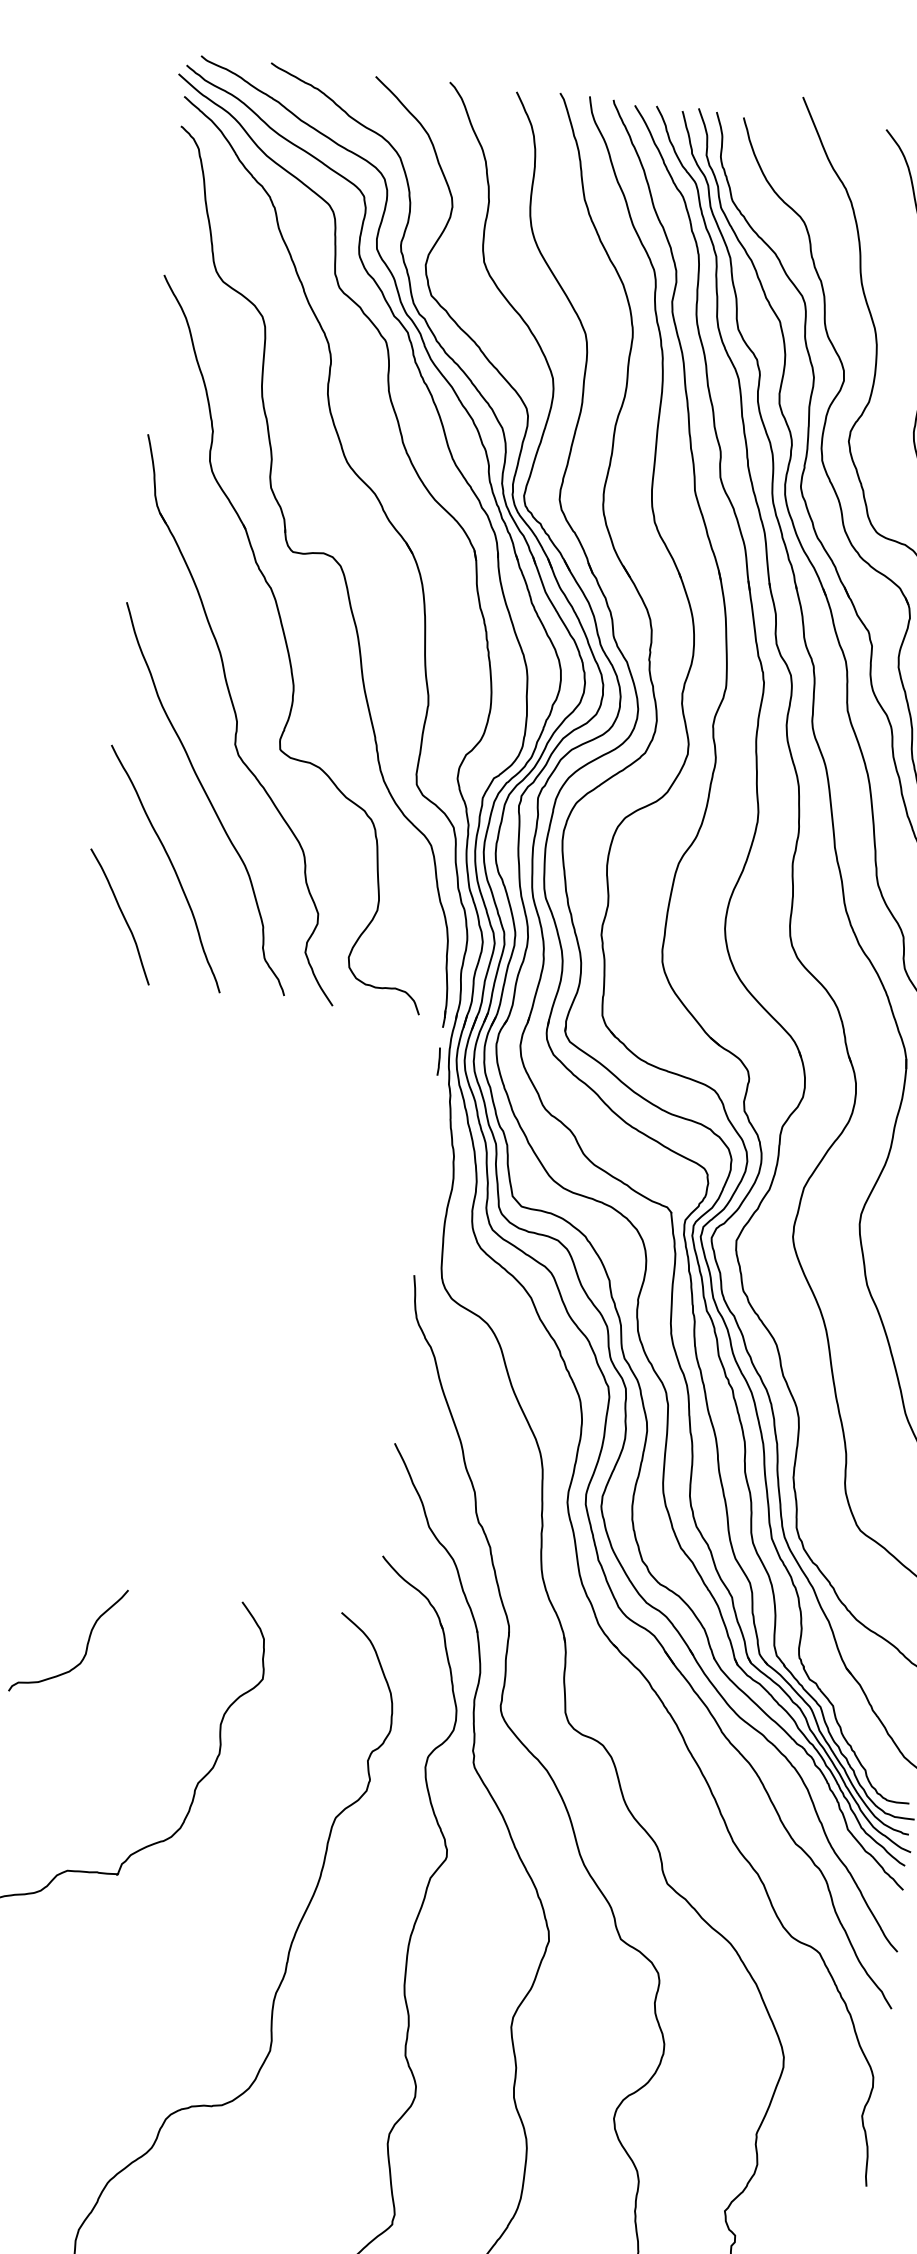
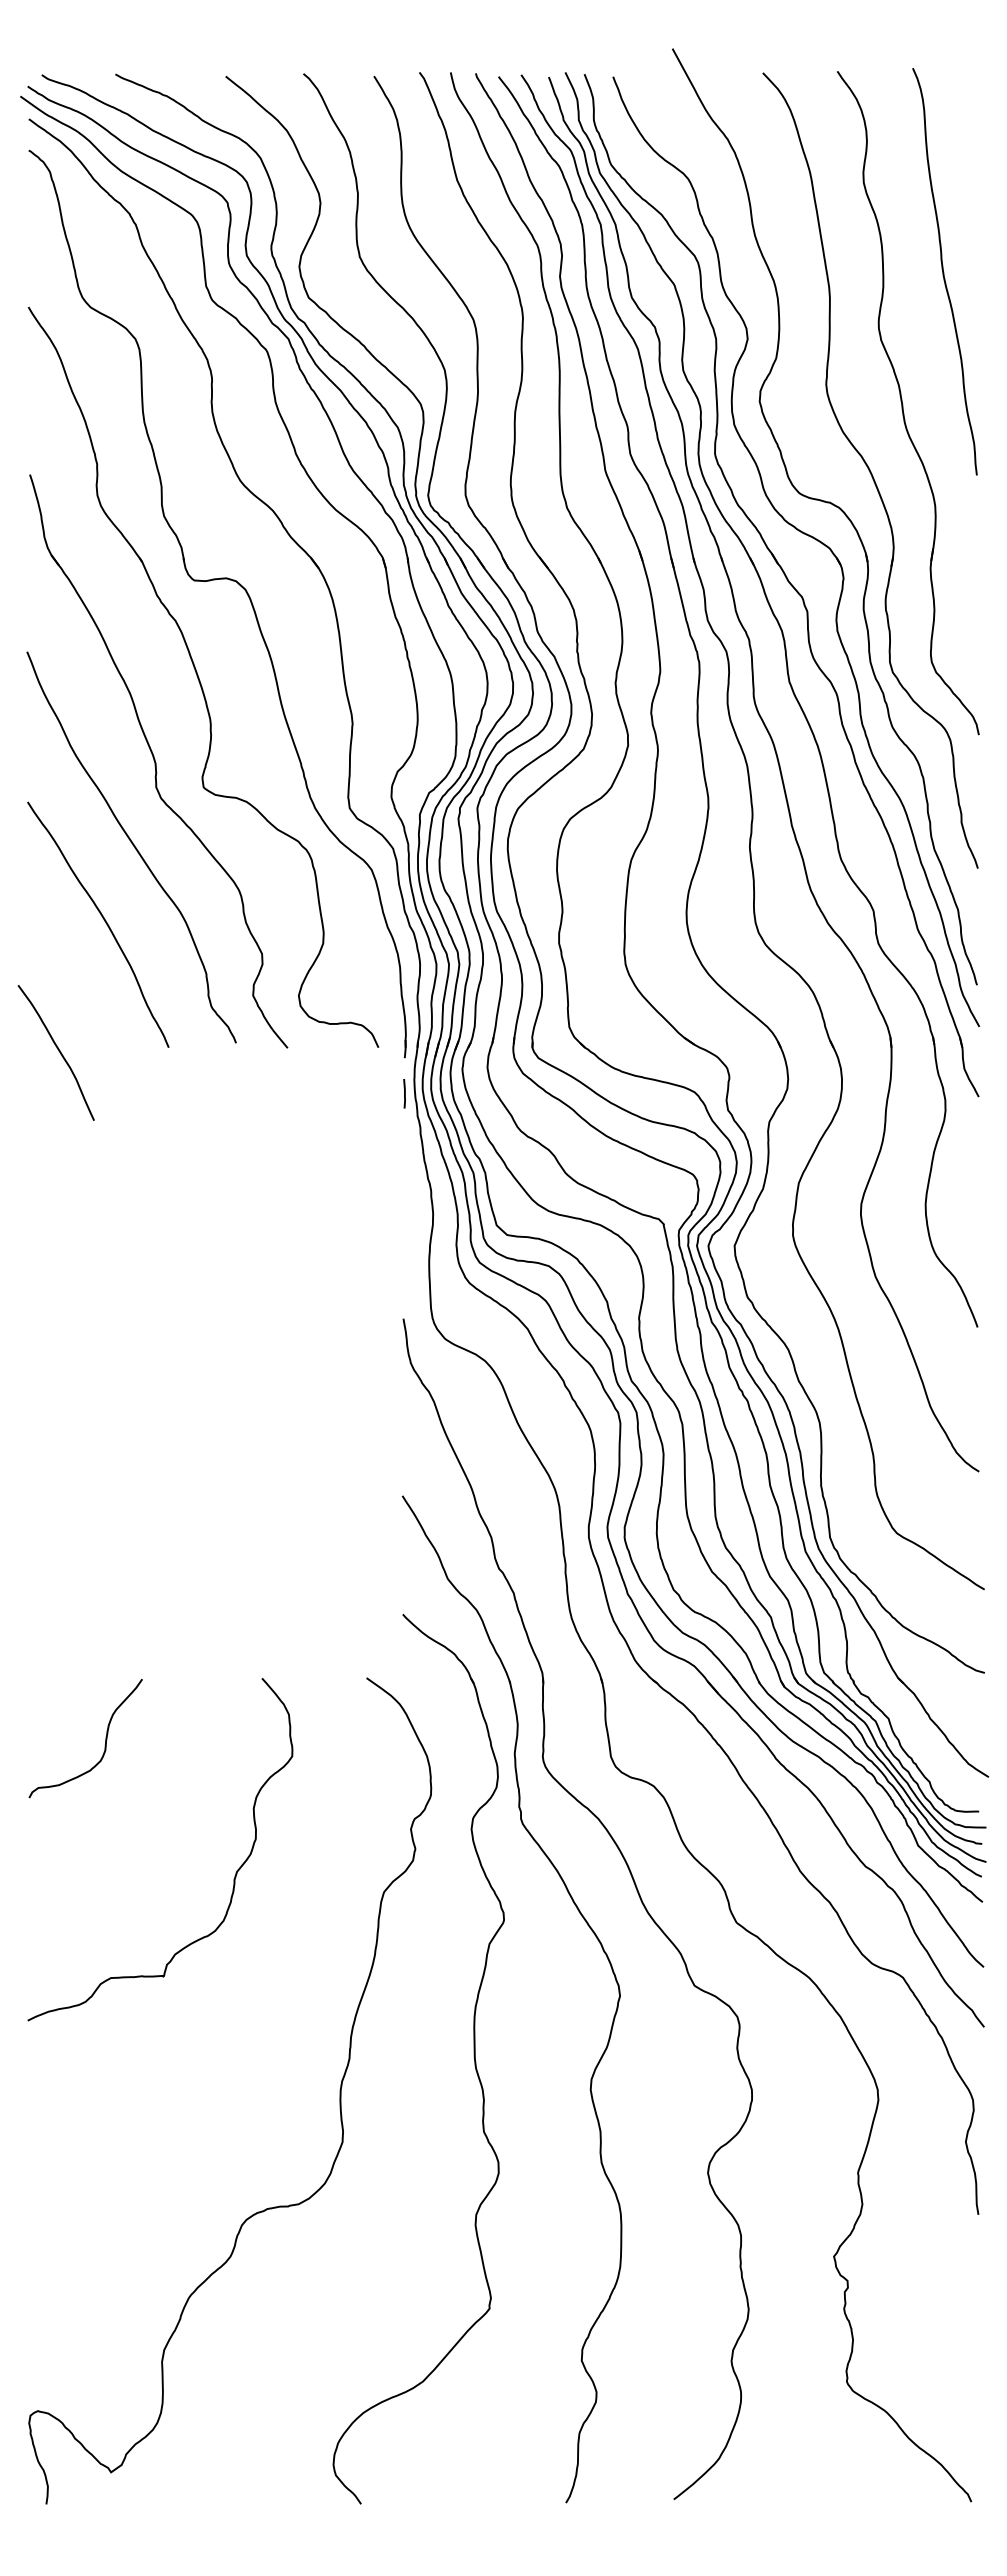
curve: (122, 915) -> (58, 1051), moved

